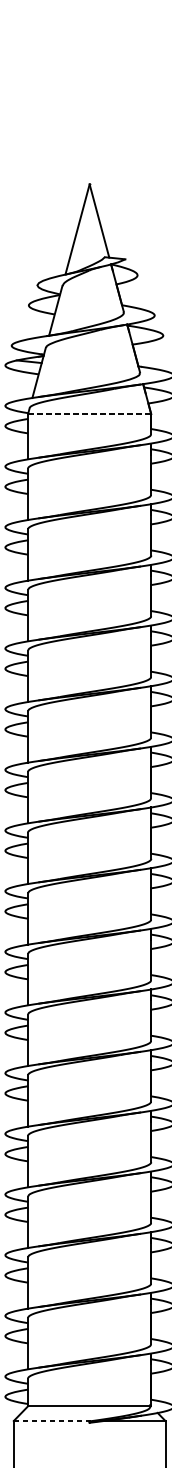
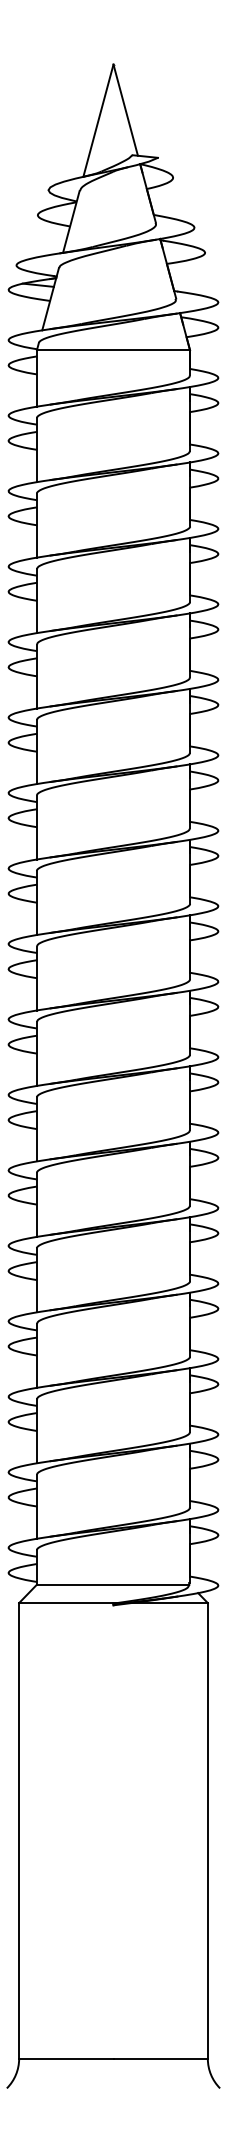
line: (89, 414) -> (113, 350), dashed -> solid
line: (53, 1421) -> (68, 1603), dashed -> solid

